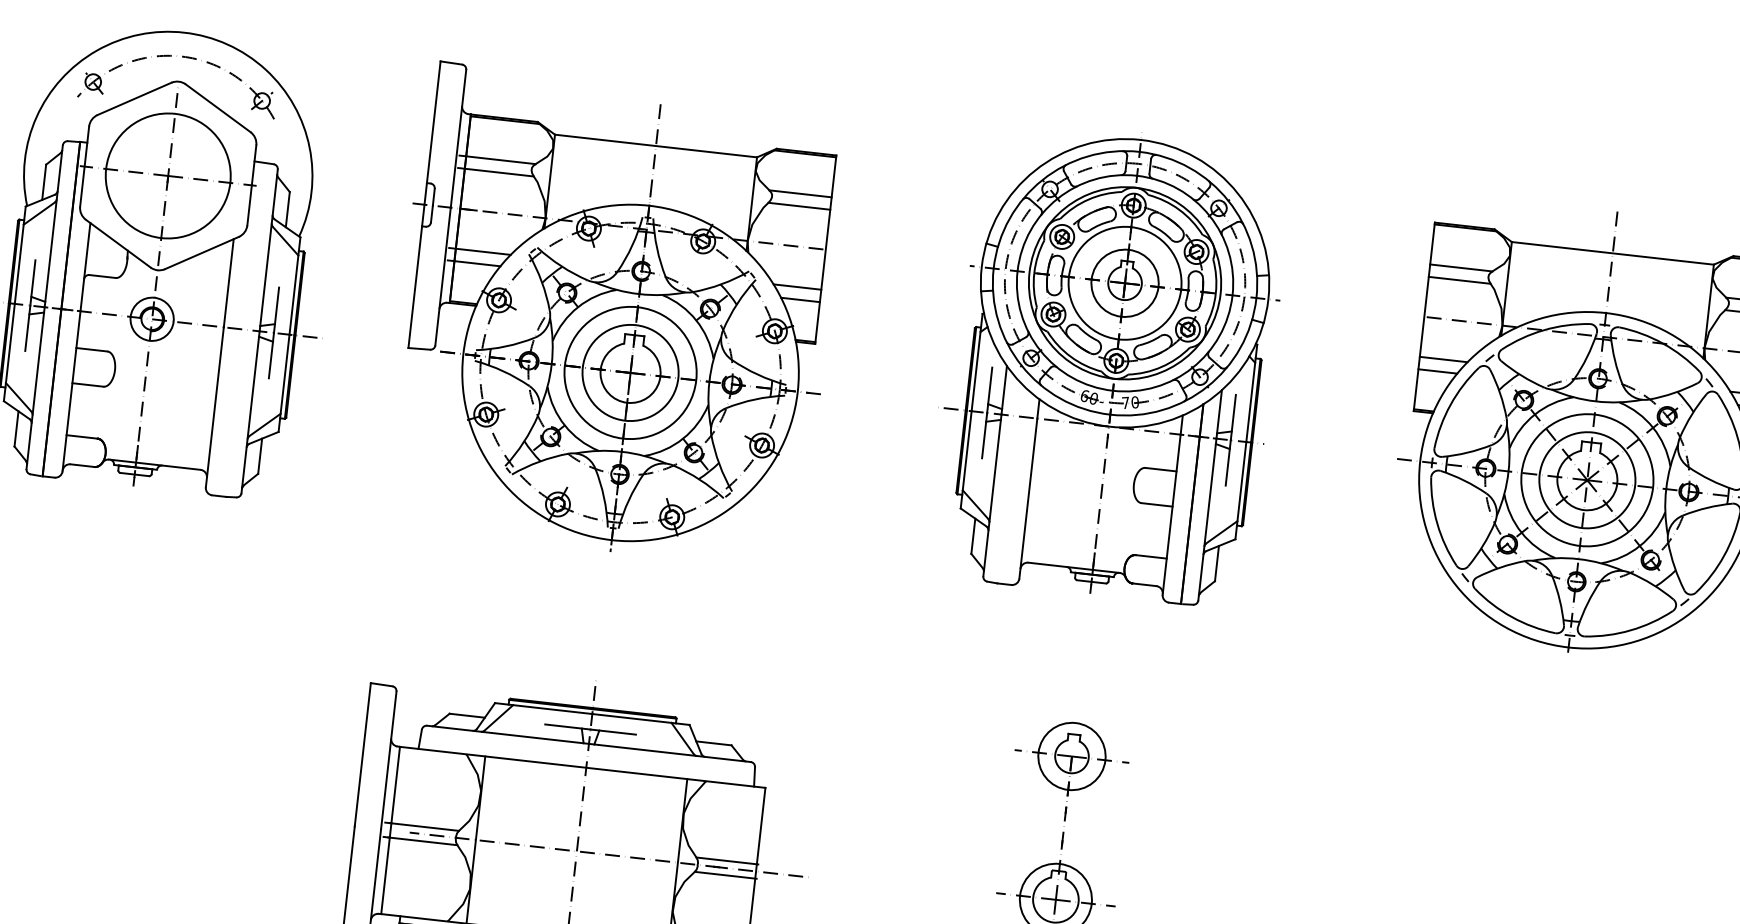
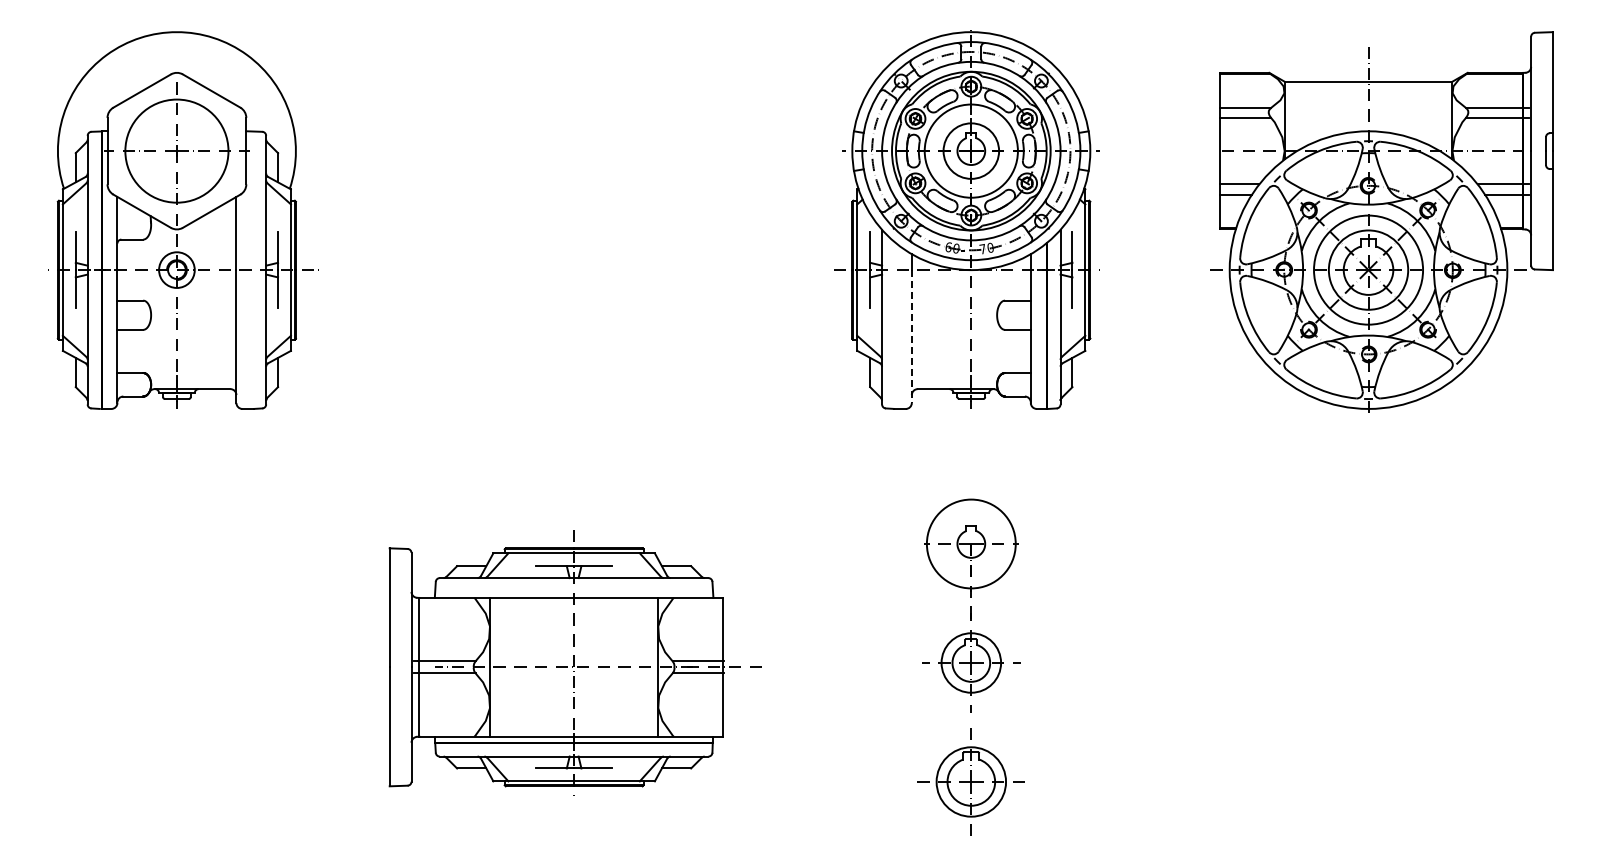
part: (182, 57) -> (177, 52), removed
part: (614, 315) -> (555, 224), removed
line: (1027, 499) -> (911, 337), solid -> dashed
circle: (1072, 755) -> (971, 543), size x1.6

